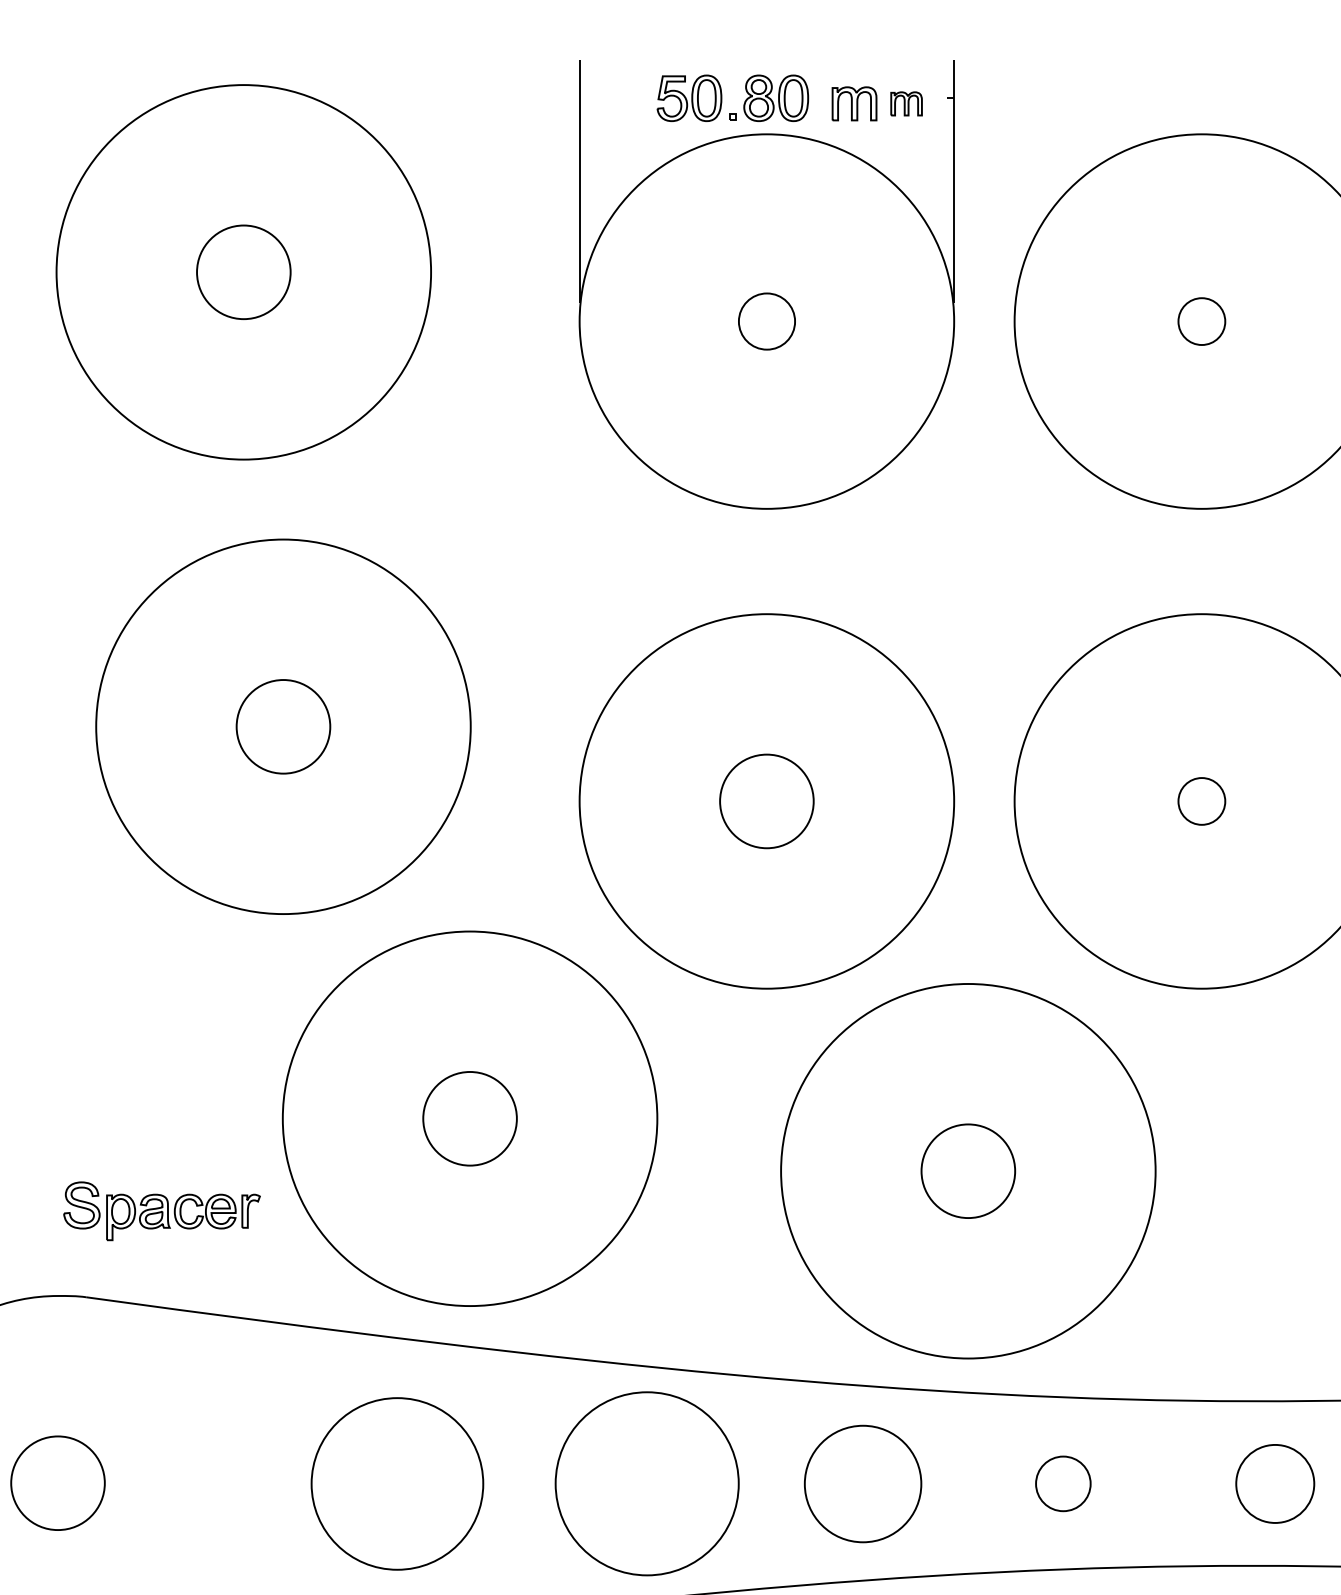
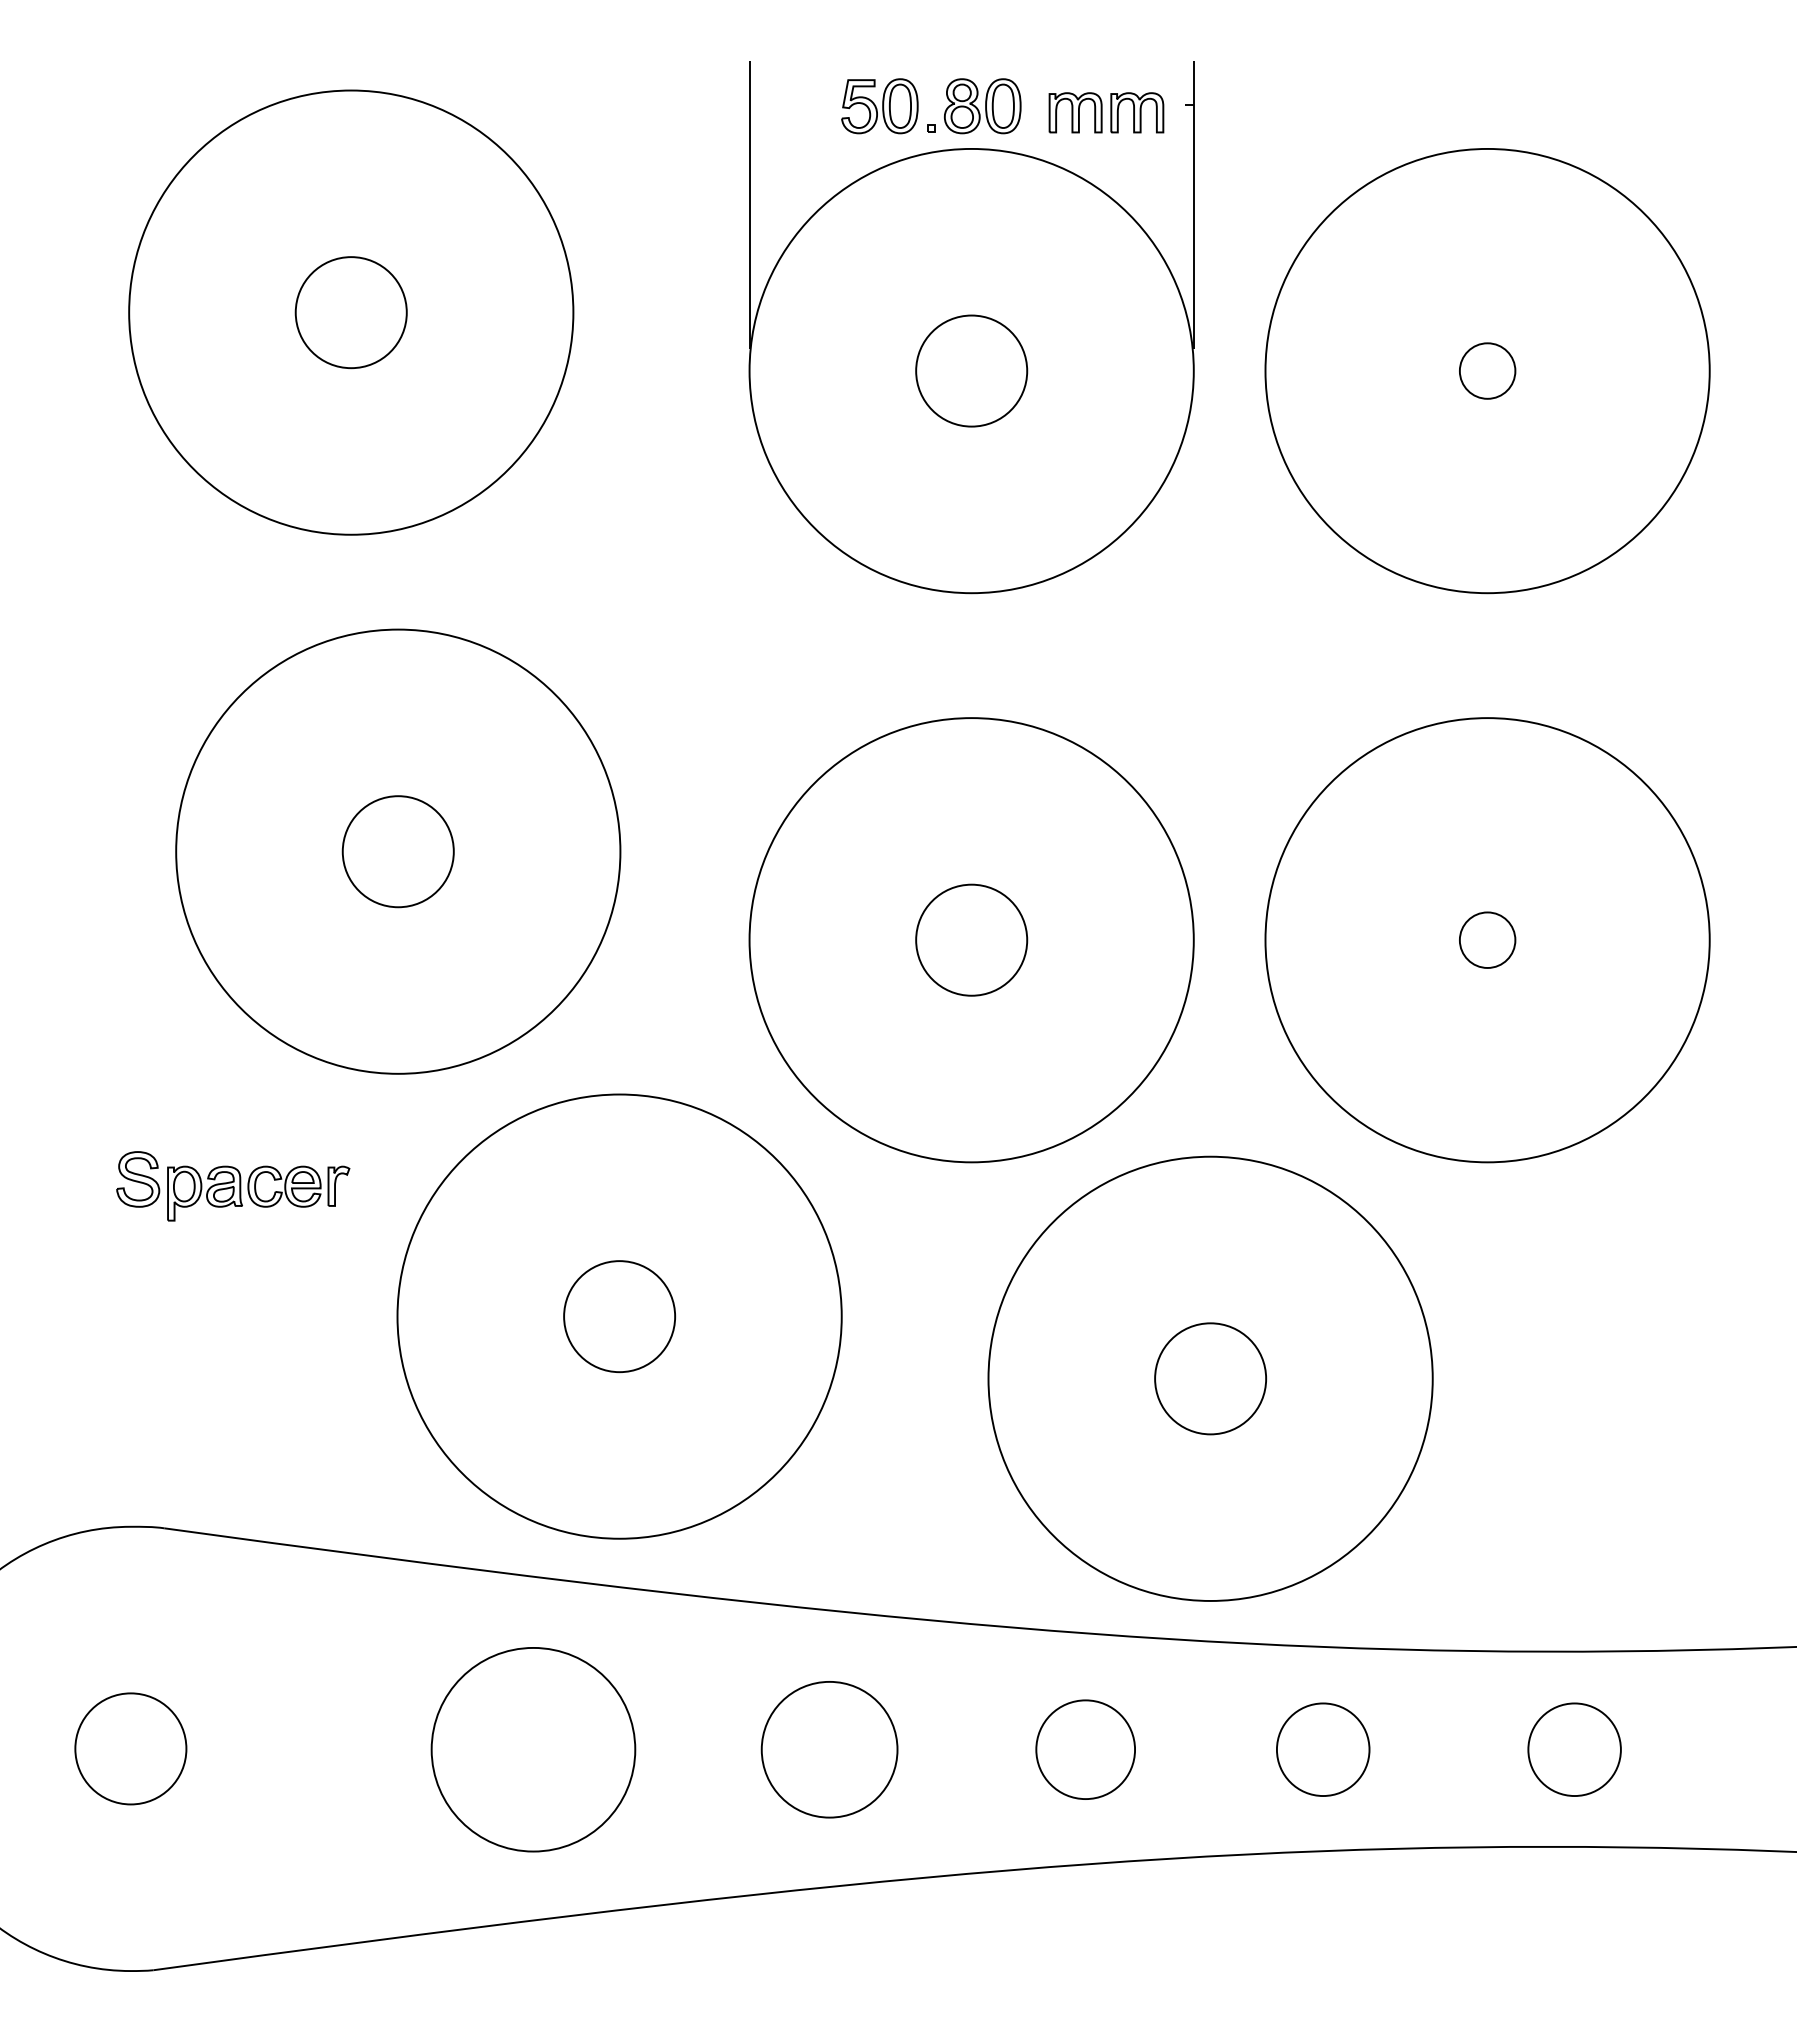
part: (906, 103) -> (1137, 112), size x1.43
part: (766, 321) -> (971, 370), size x1.67
part: (162, 1211) -> (233, 1186), moved
part: (647, 1483) -> (829, 1749), size x0.62
part: (862, 1483) -> (1085, 1749), size x0.71
part: (1063, 1483) -> (1323, 1749), size x1.43

